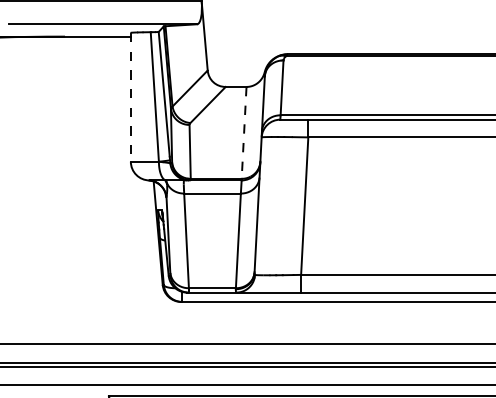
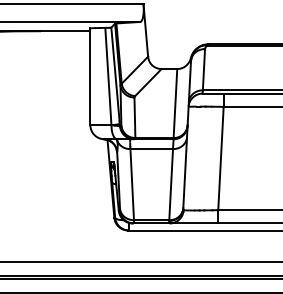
line: (130, 97) -> (90, 76), dashed -> solid
line: (244, 133) -> (175, 103), dashed -> solid

